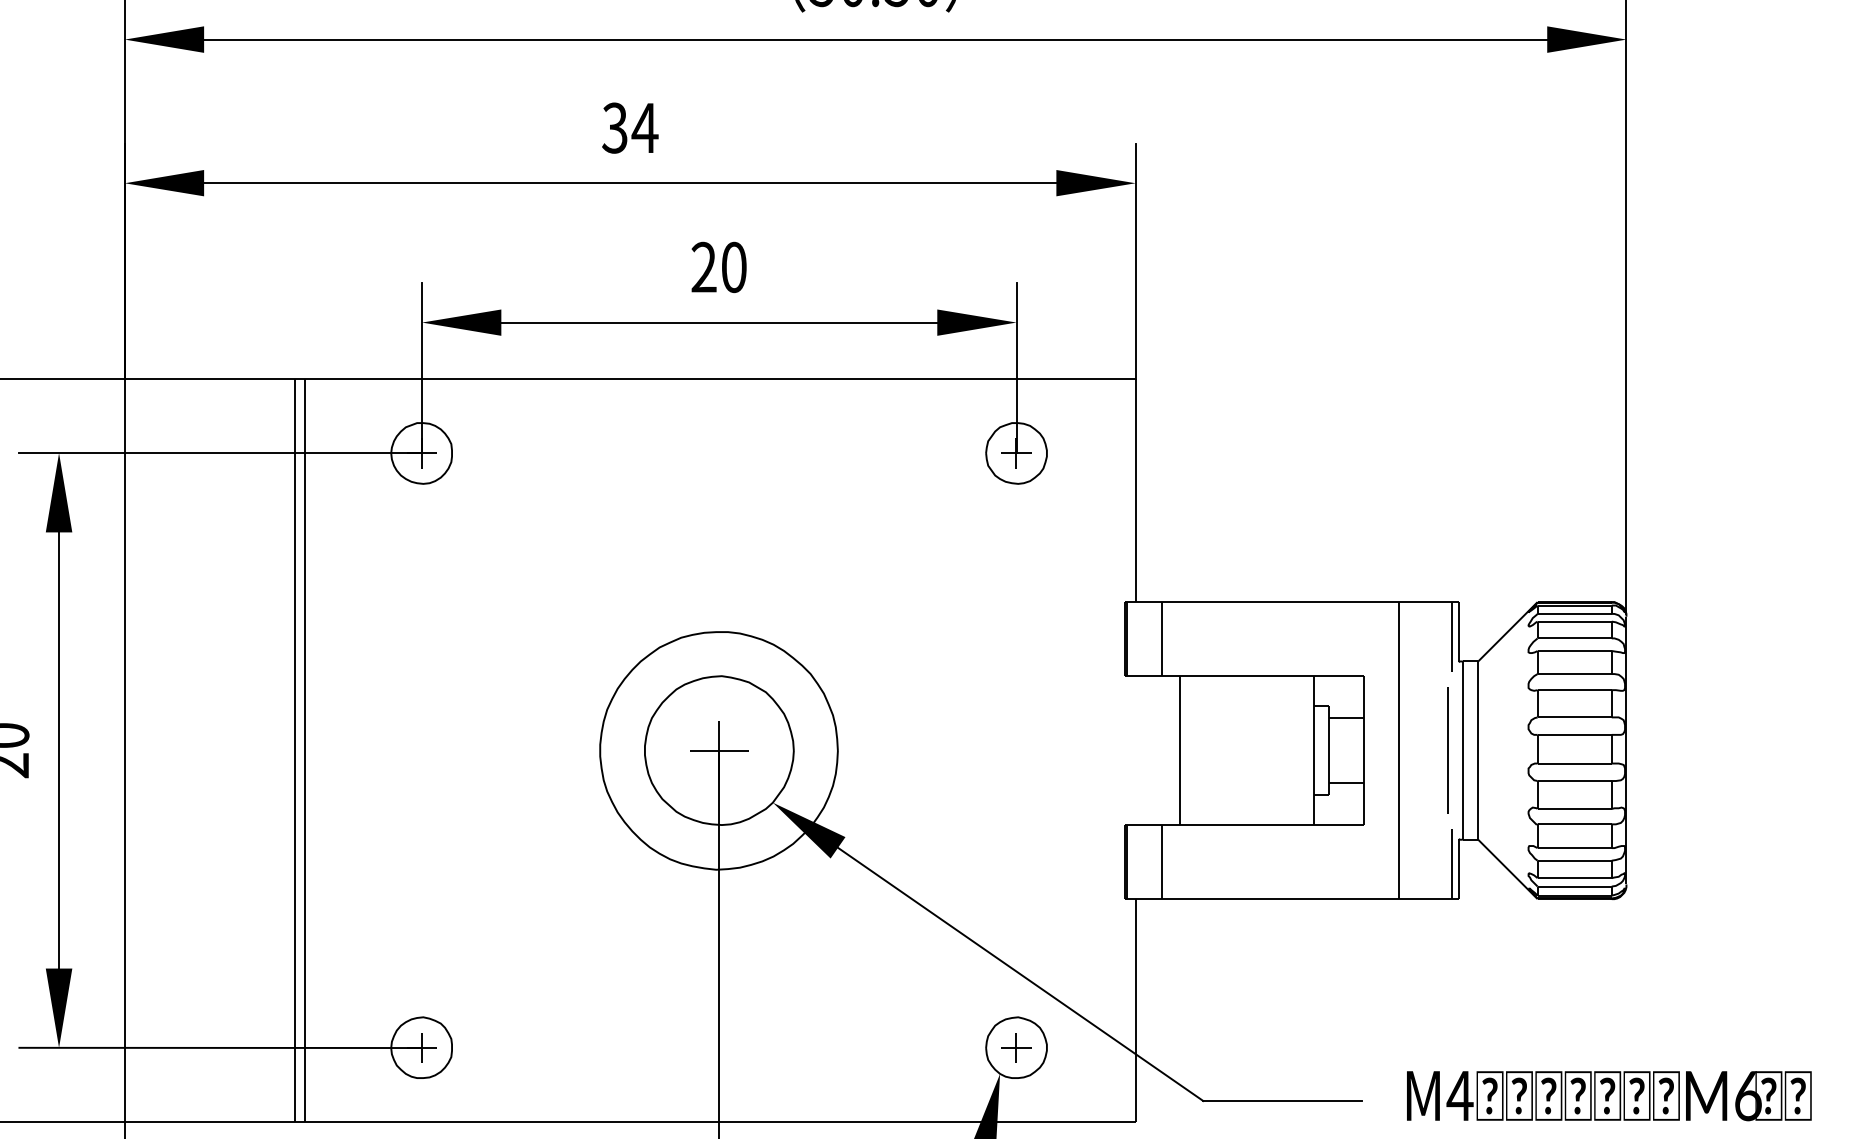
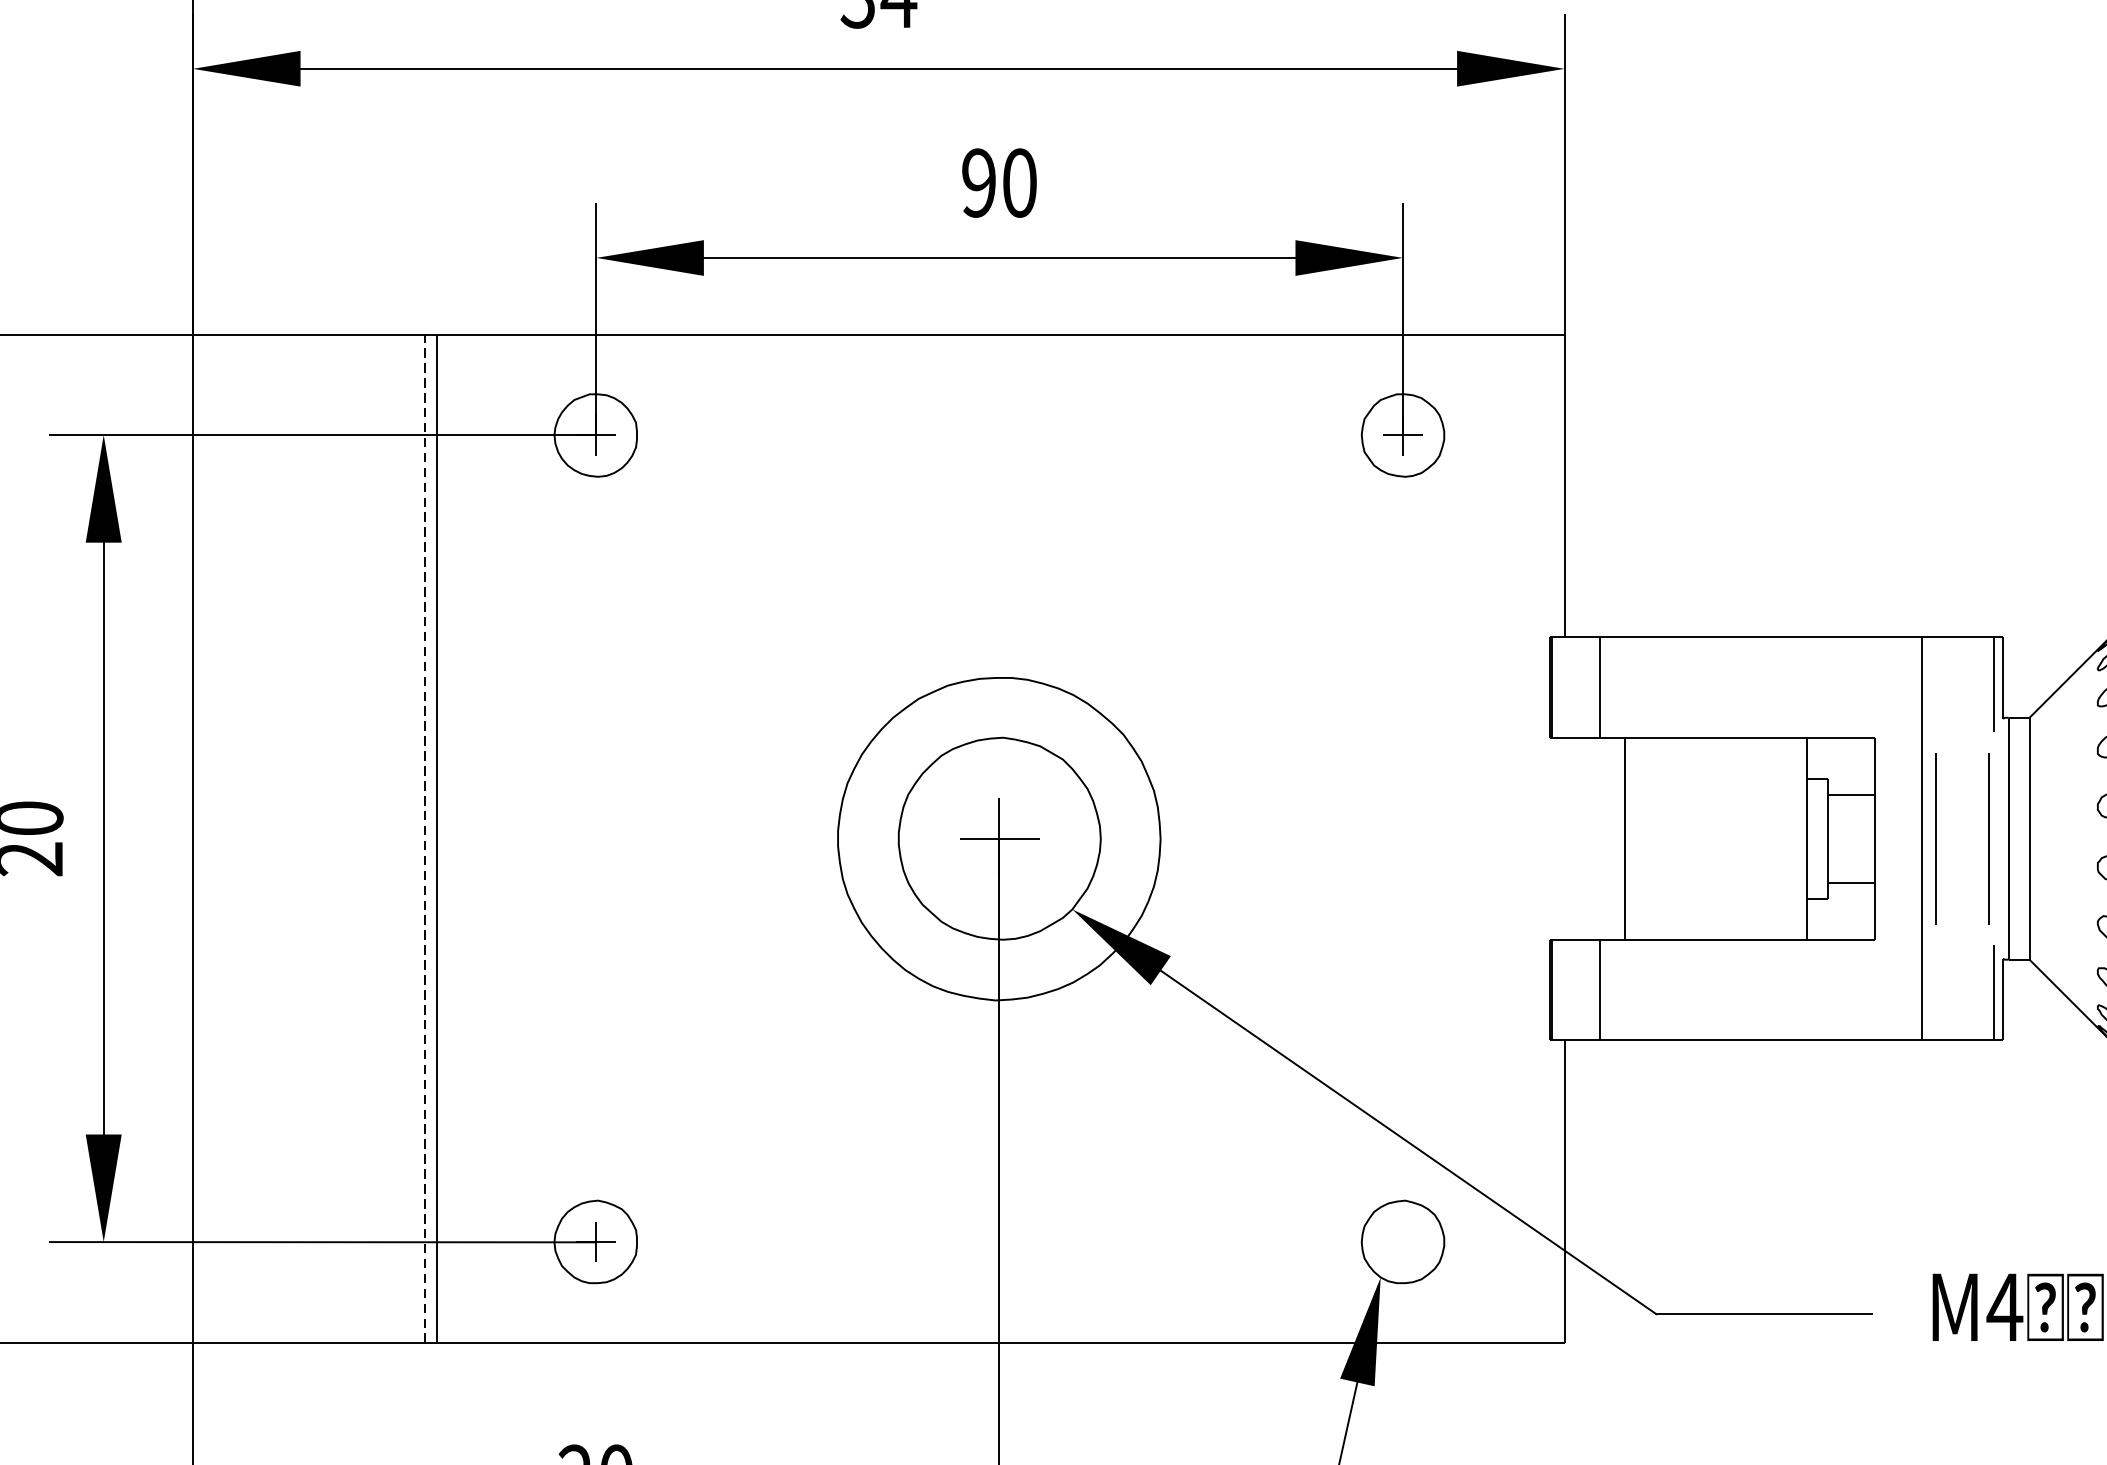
text: (703, 267) -> (978, 183), 20 -> 90
line: (295, 750) -> (424, 838), solid -> dashed
line: (1408, 750) -> (1934, 838), added
part: (1016, 1047) -> (1402, 1241), removed

